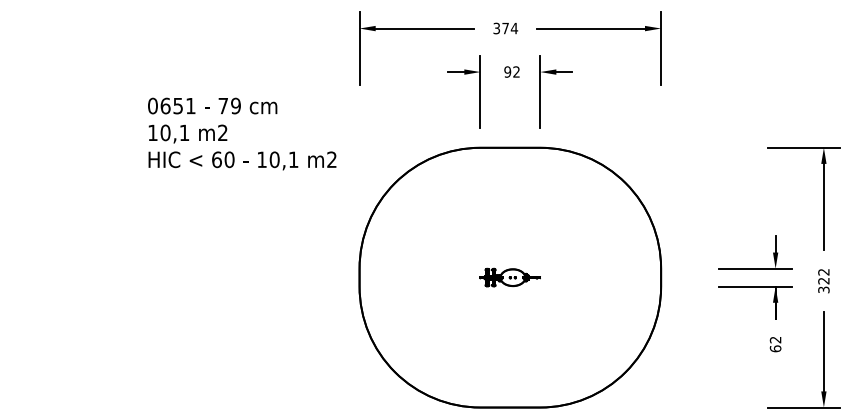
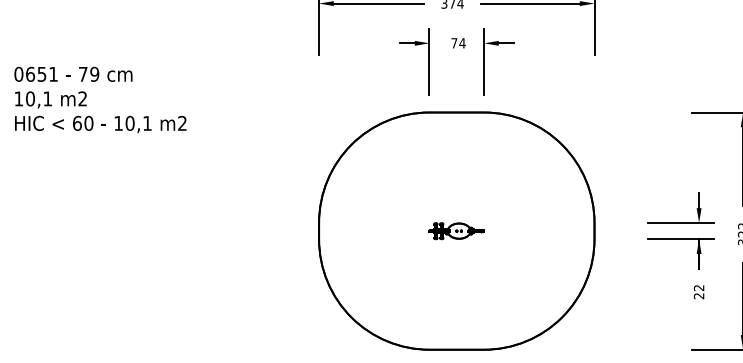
text: (512, 71) -> (458, 42), 92 -> 74
text: (242, 133) -> (100, 99), moved
text: (775, 348) -> (698, 295), 62 -> 22

